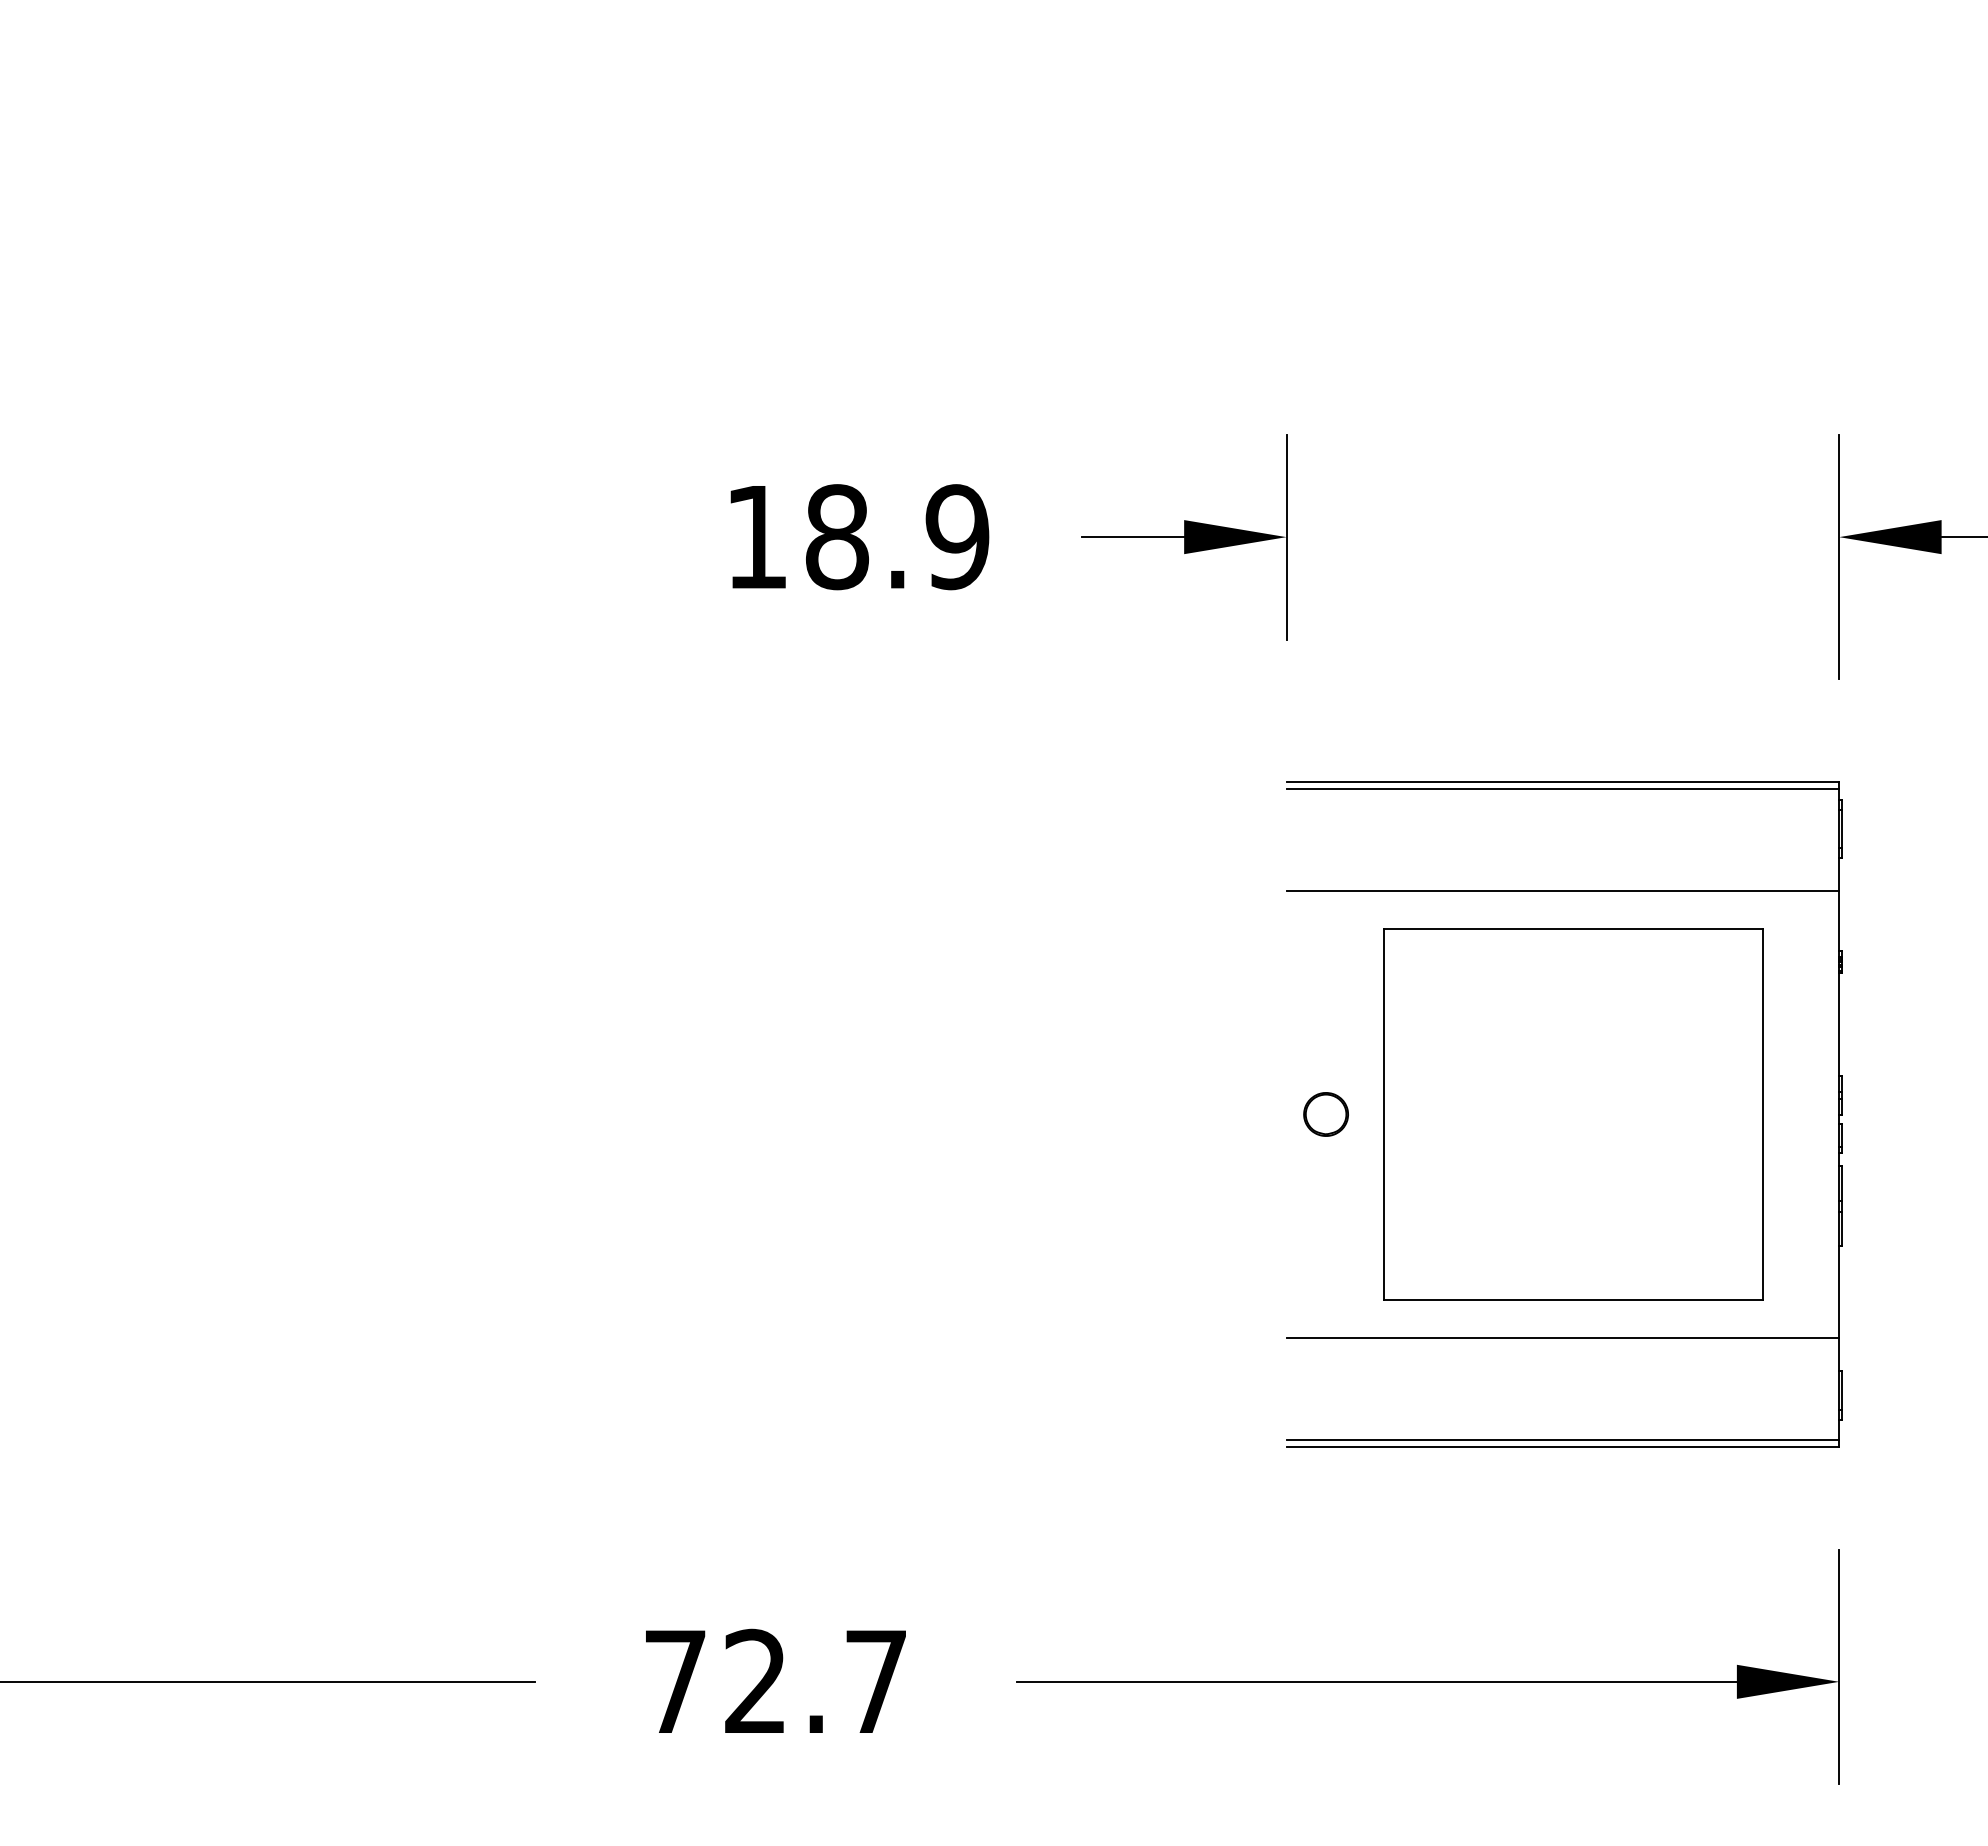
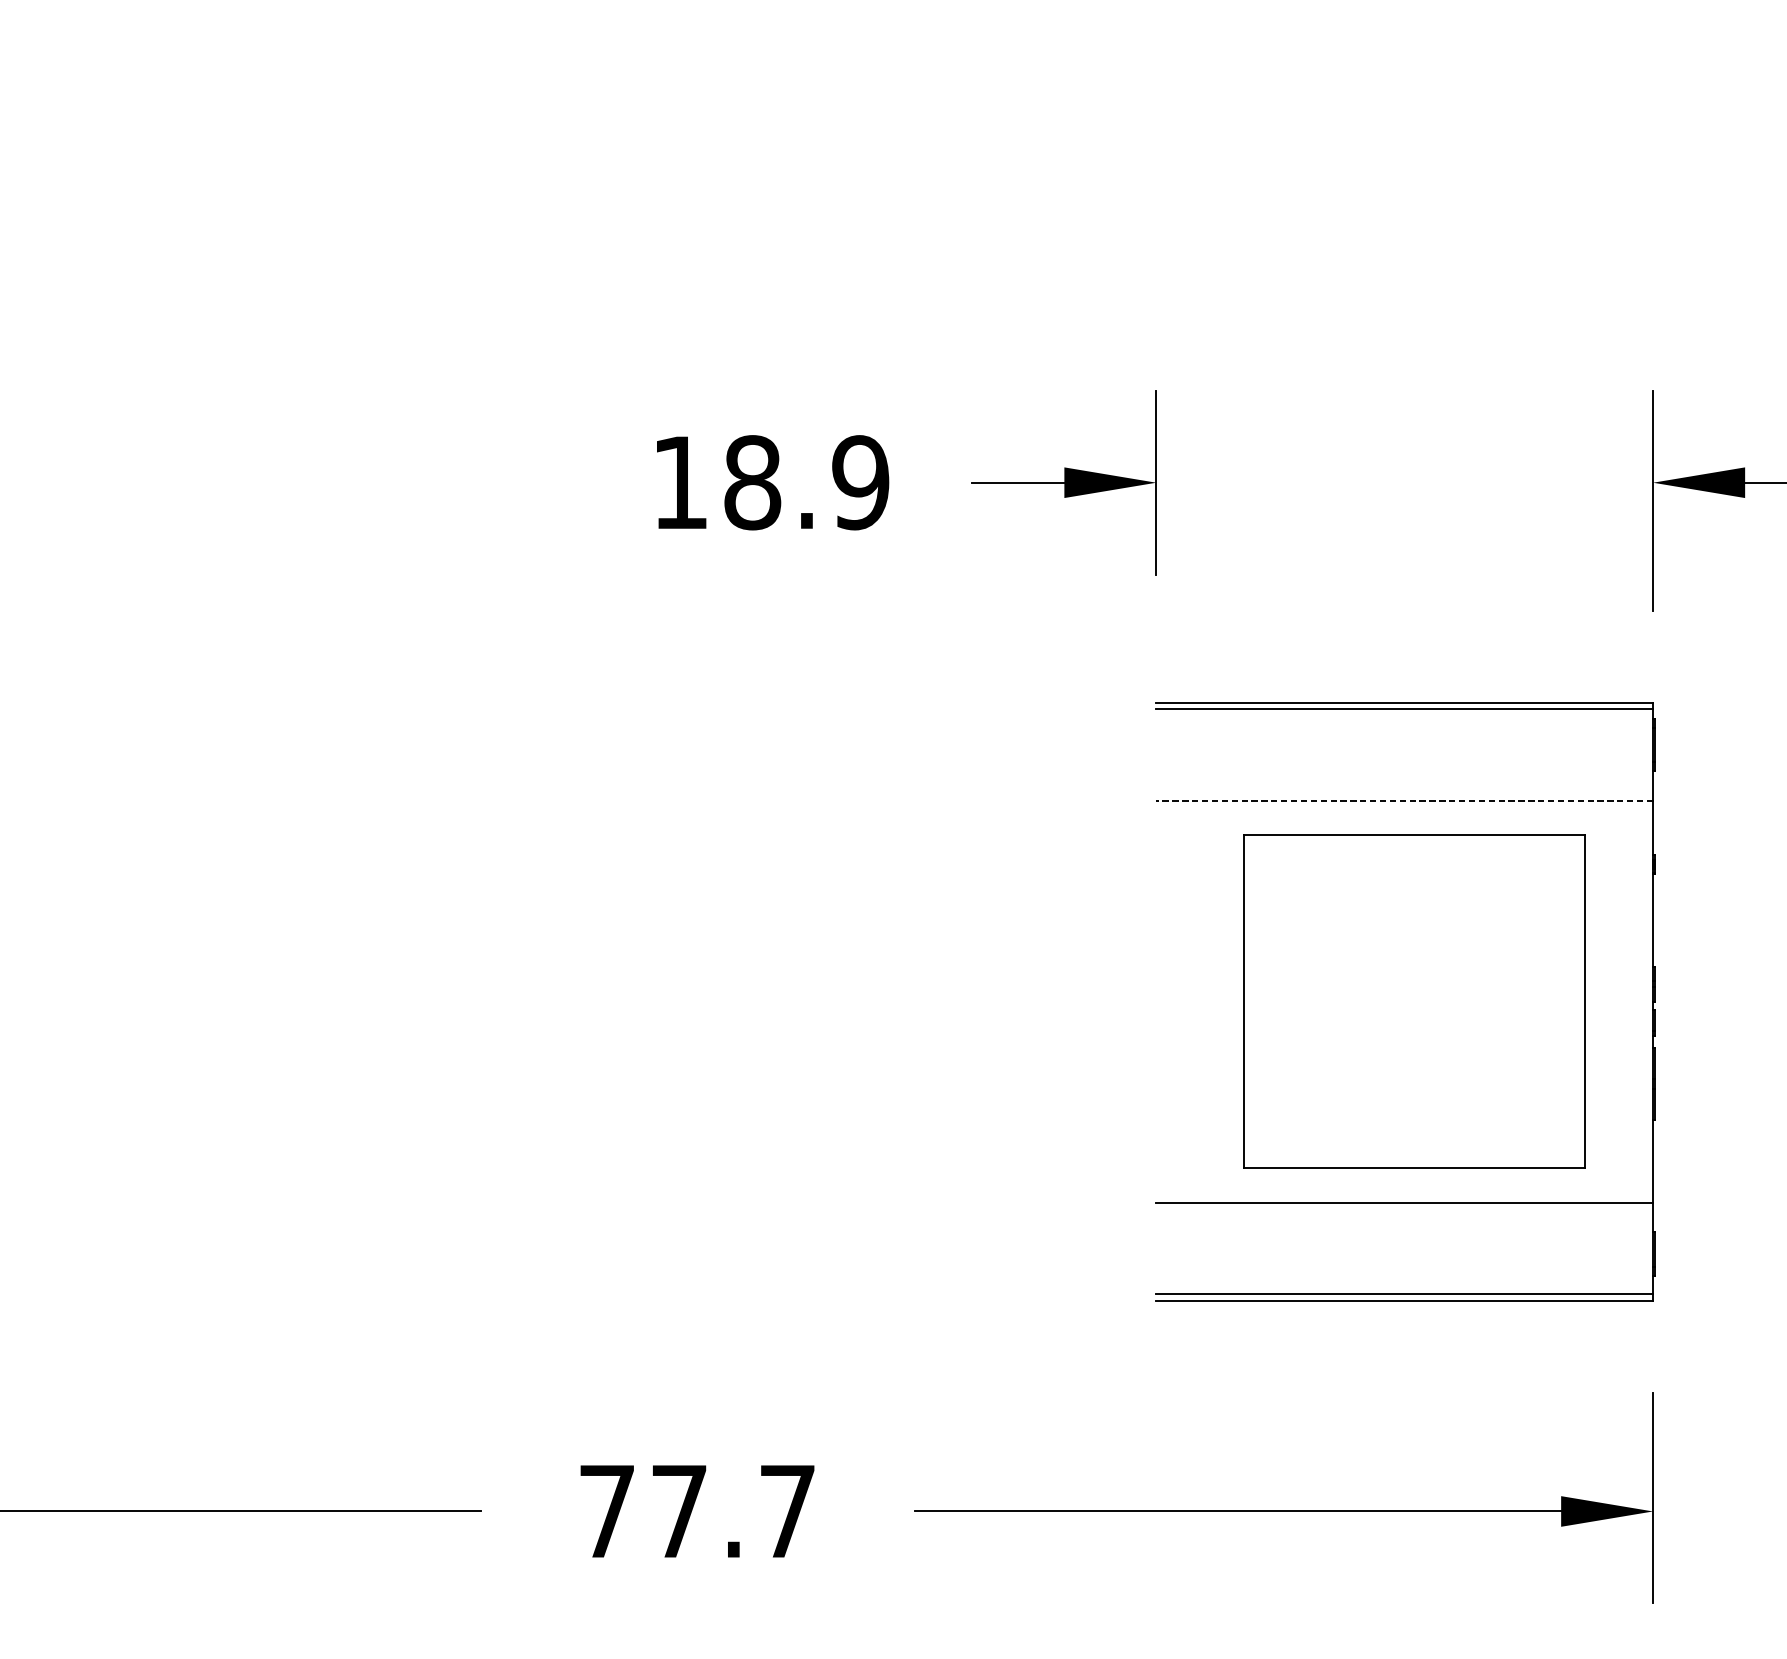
line: (1562, 890) -> (1404, 800), solid -> dashed
part: (1325, 1114) -> (1191, 1001), removed
text: (755, 1680) -> (679, 1510), 72.7 -> 77.7

